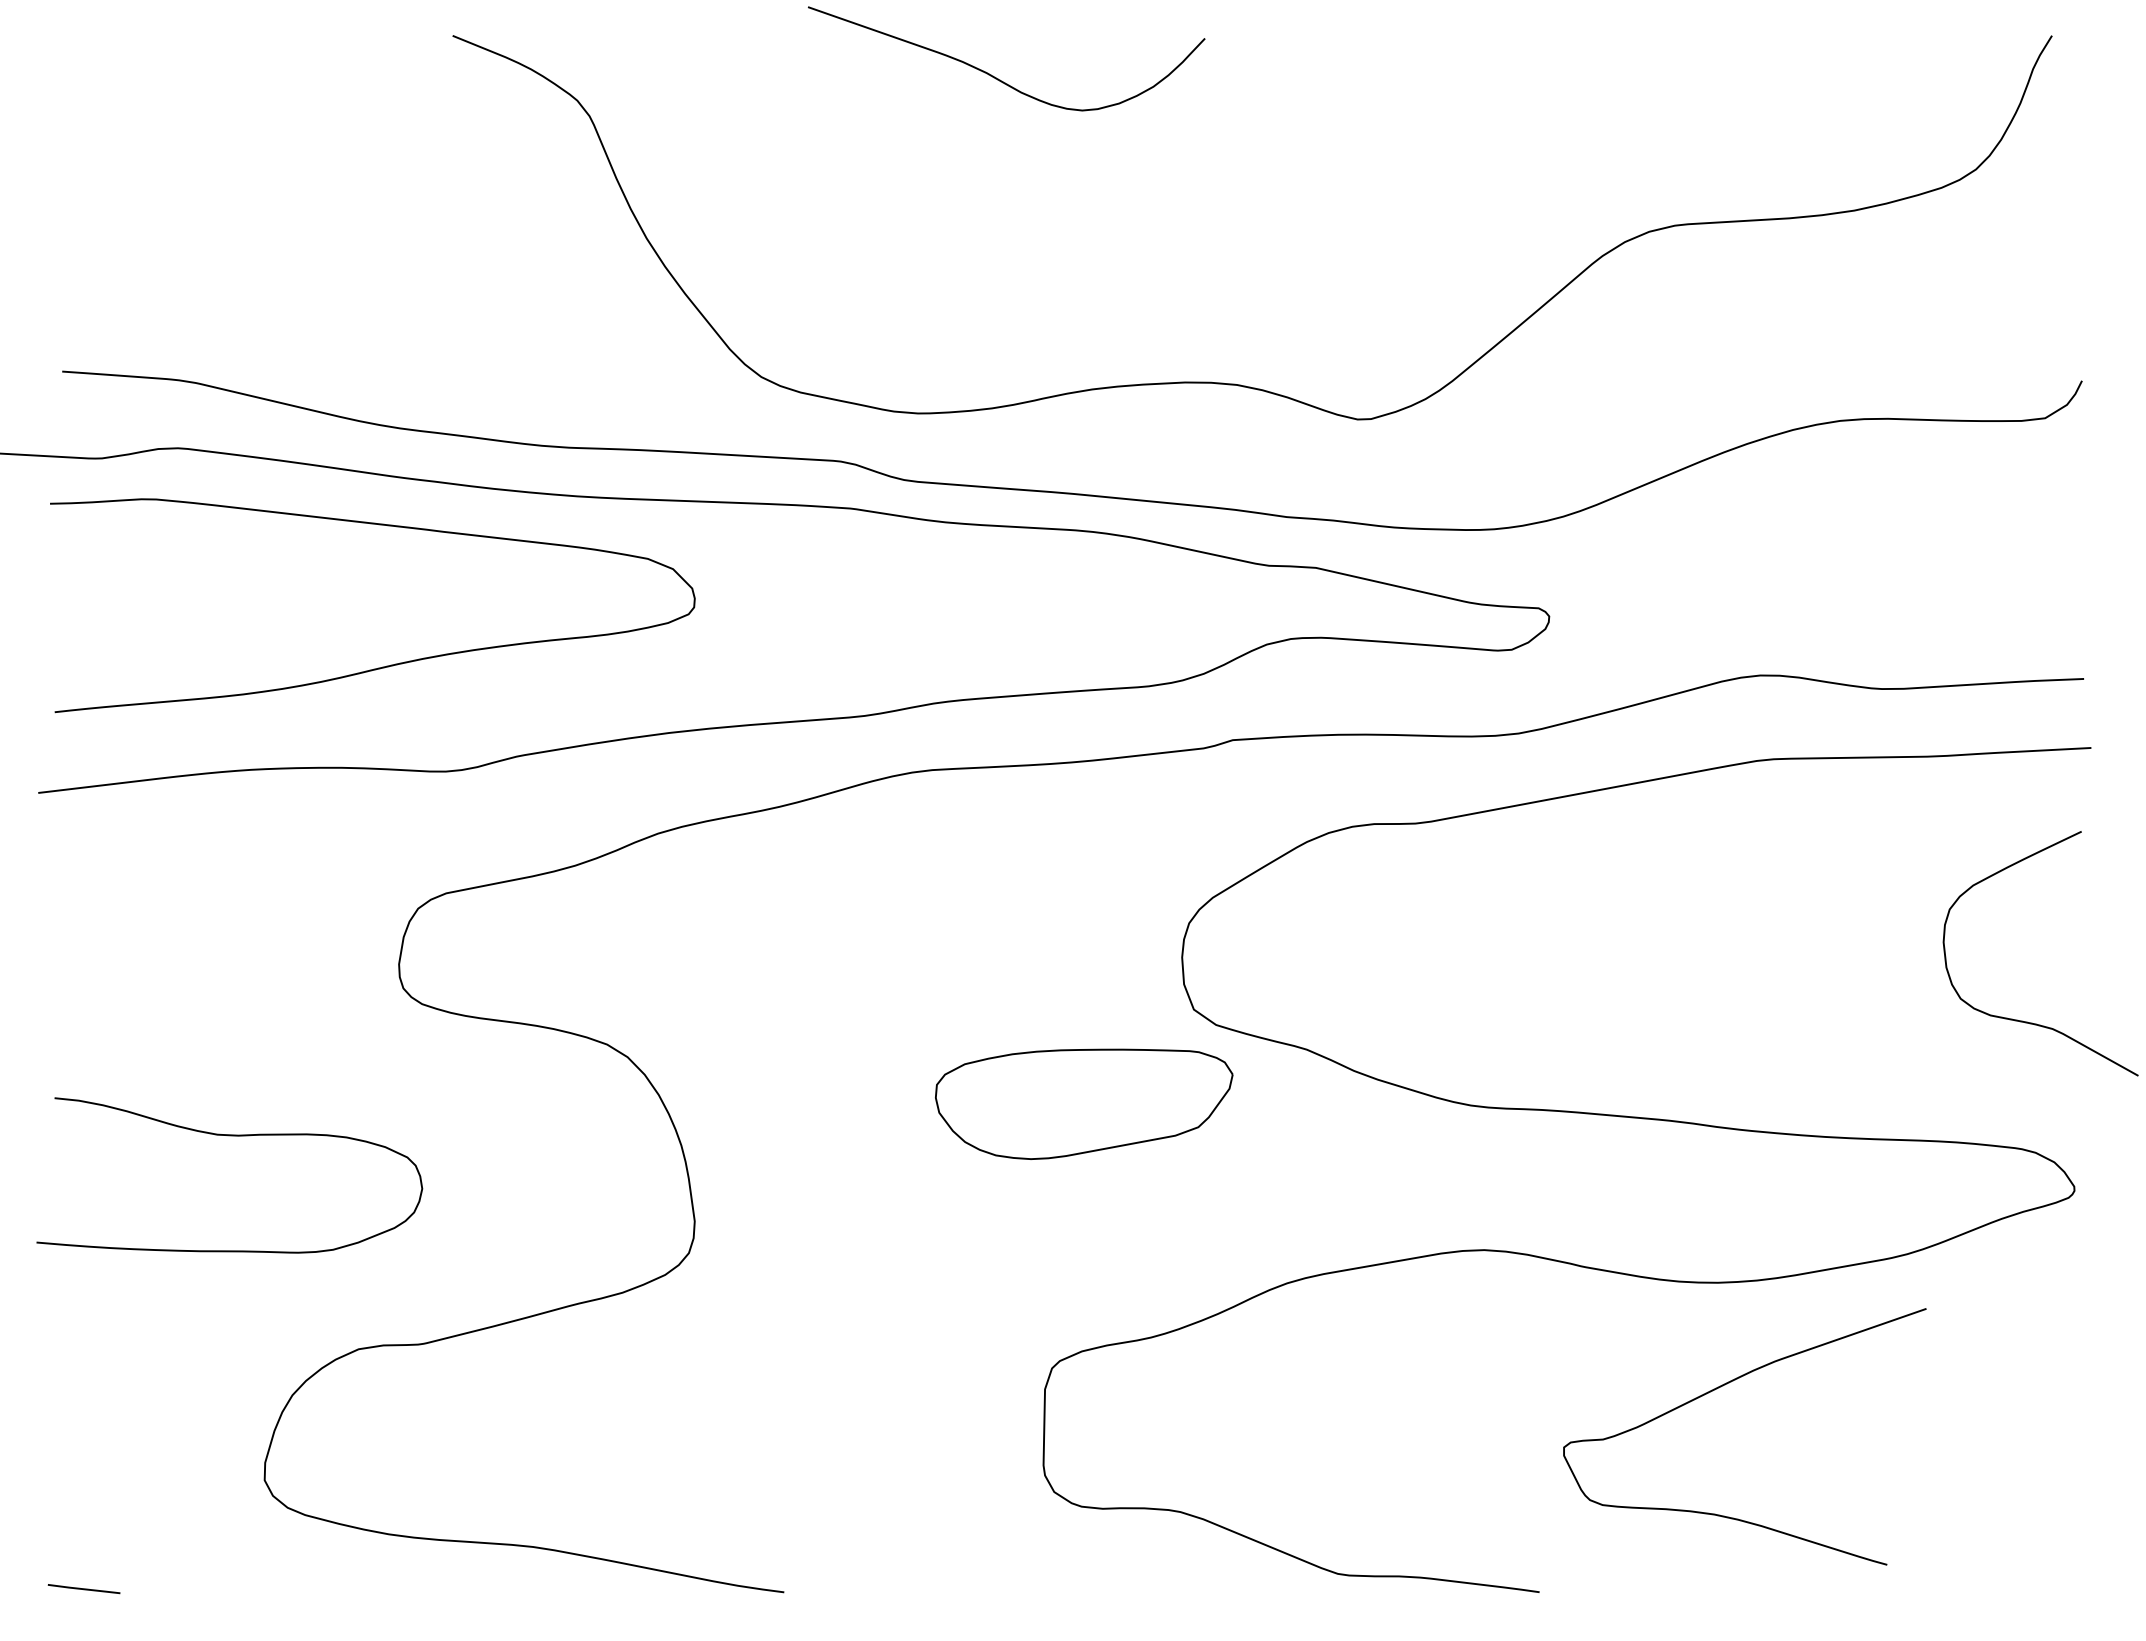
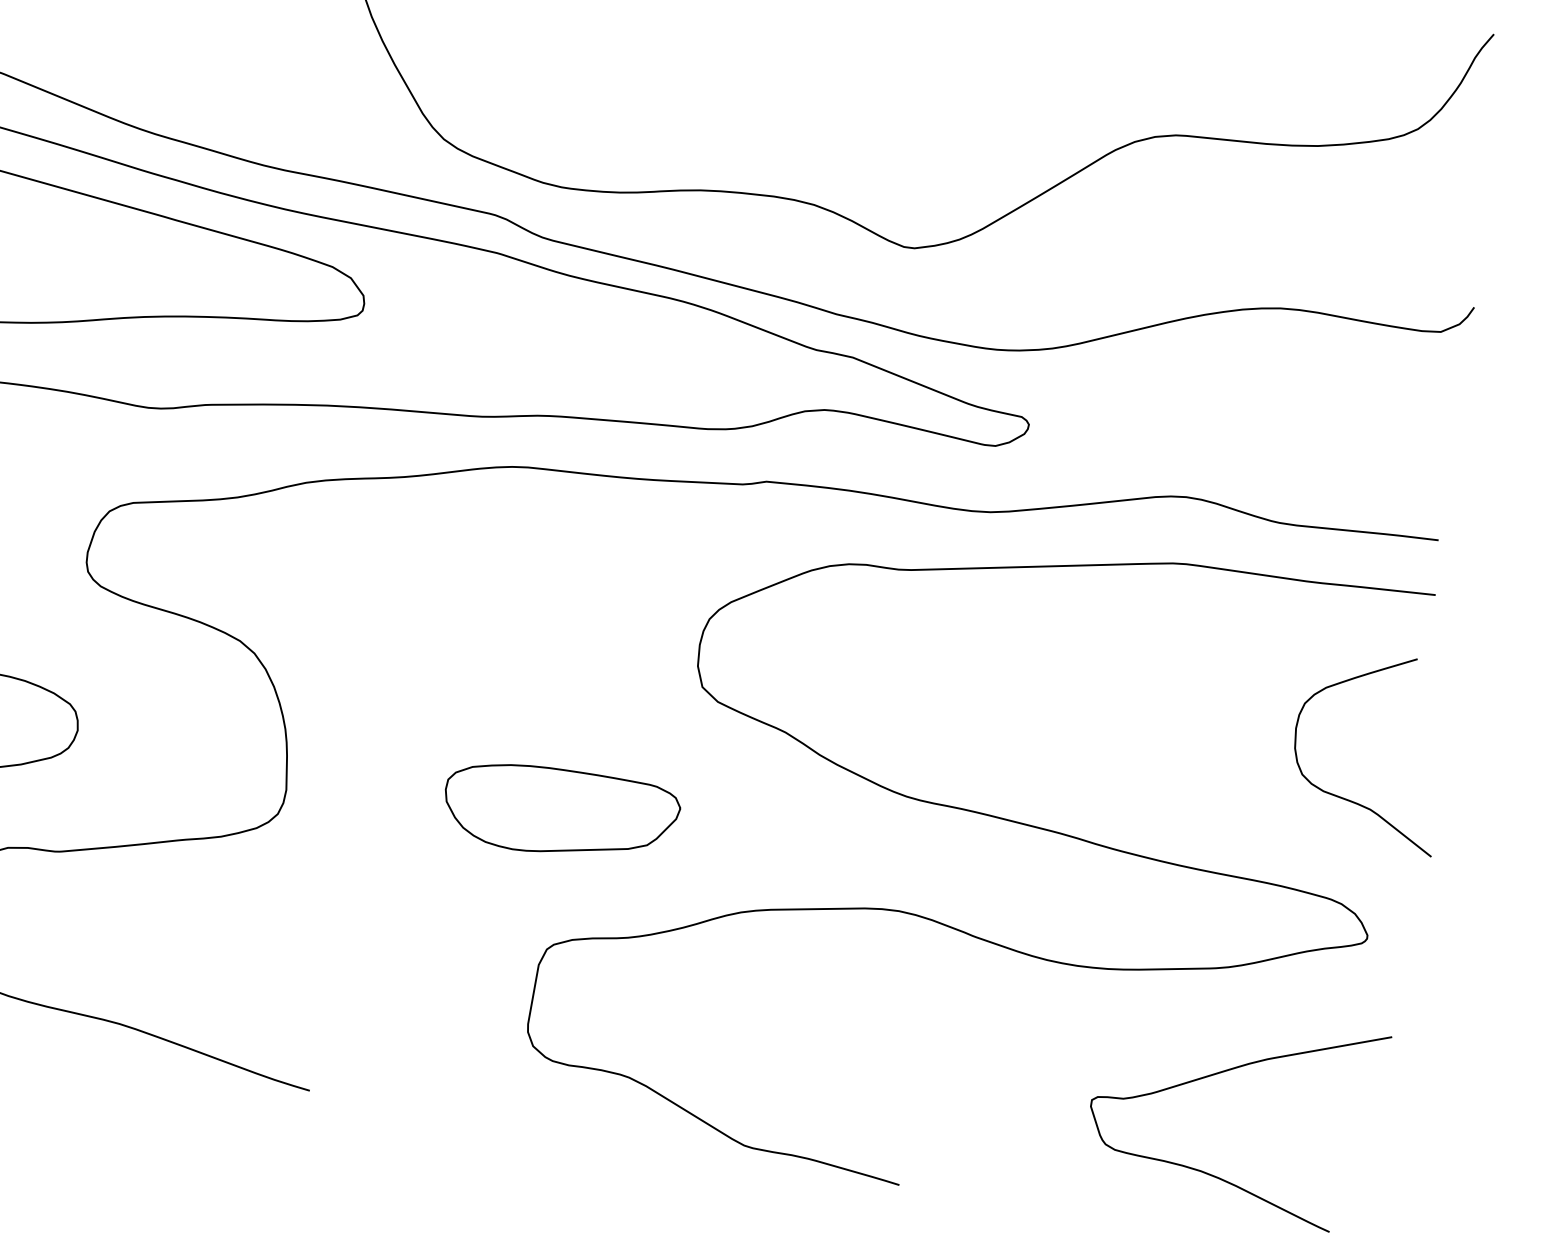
part: (1084, 1103) -> (561, 812), moved
curve: (1721, 1387) -> (1222, 1072), moved

